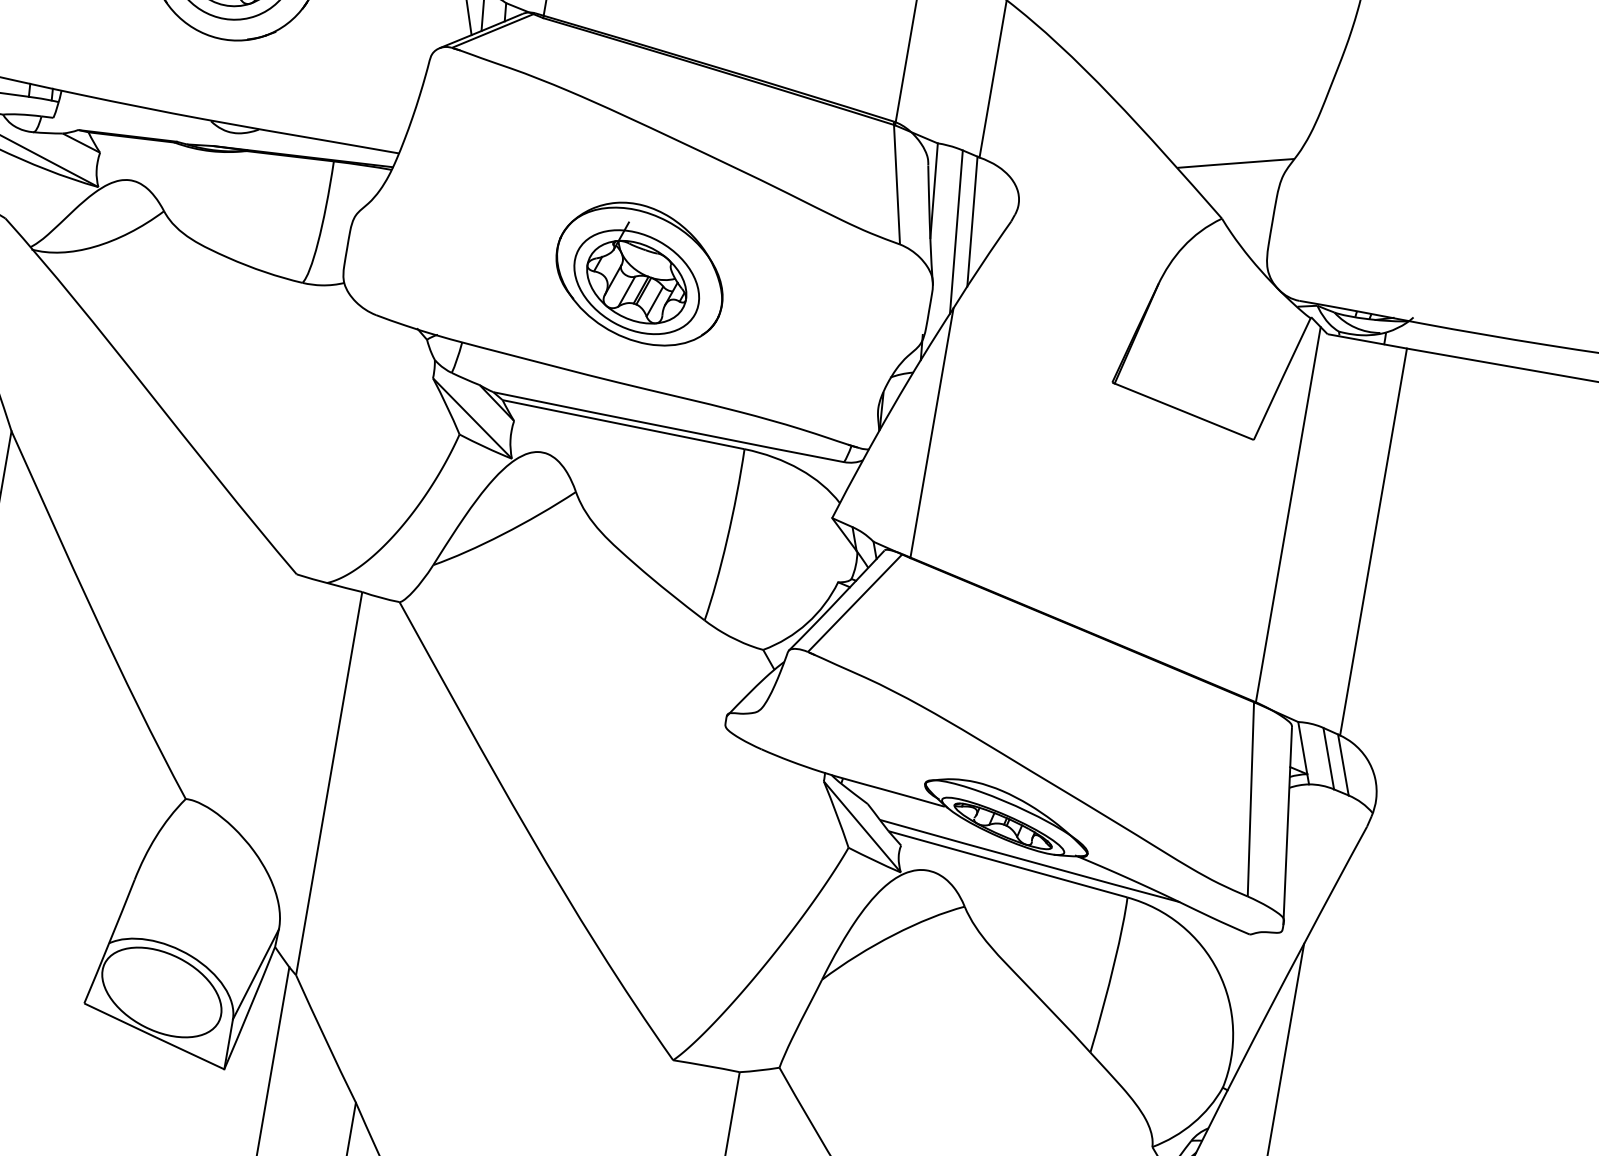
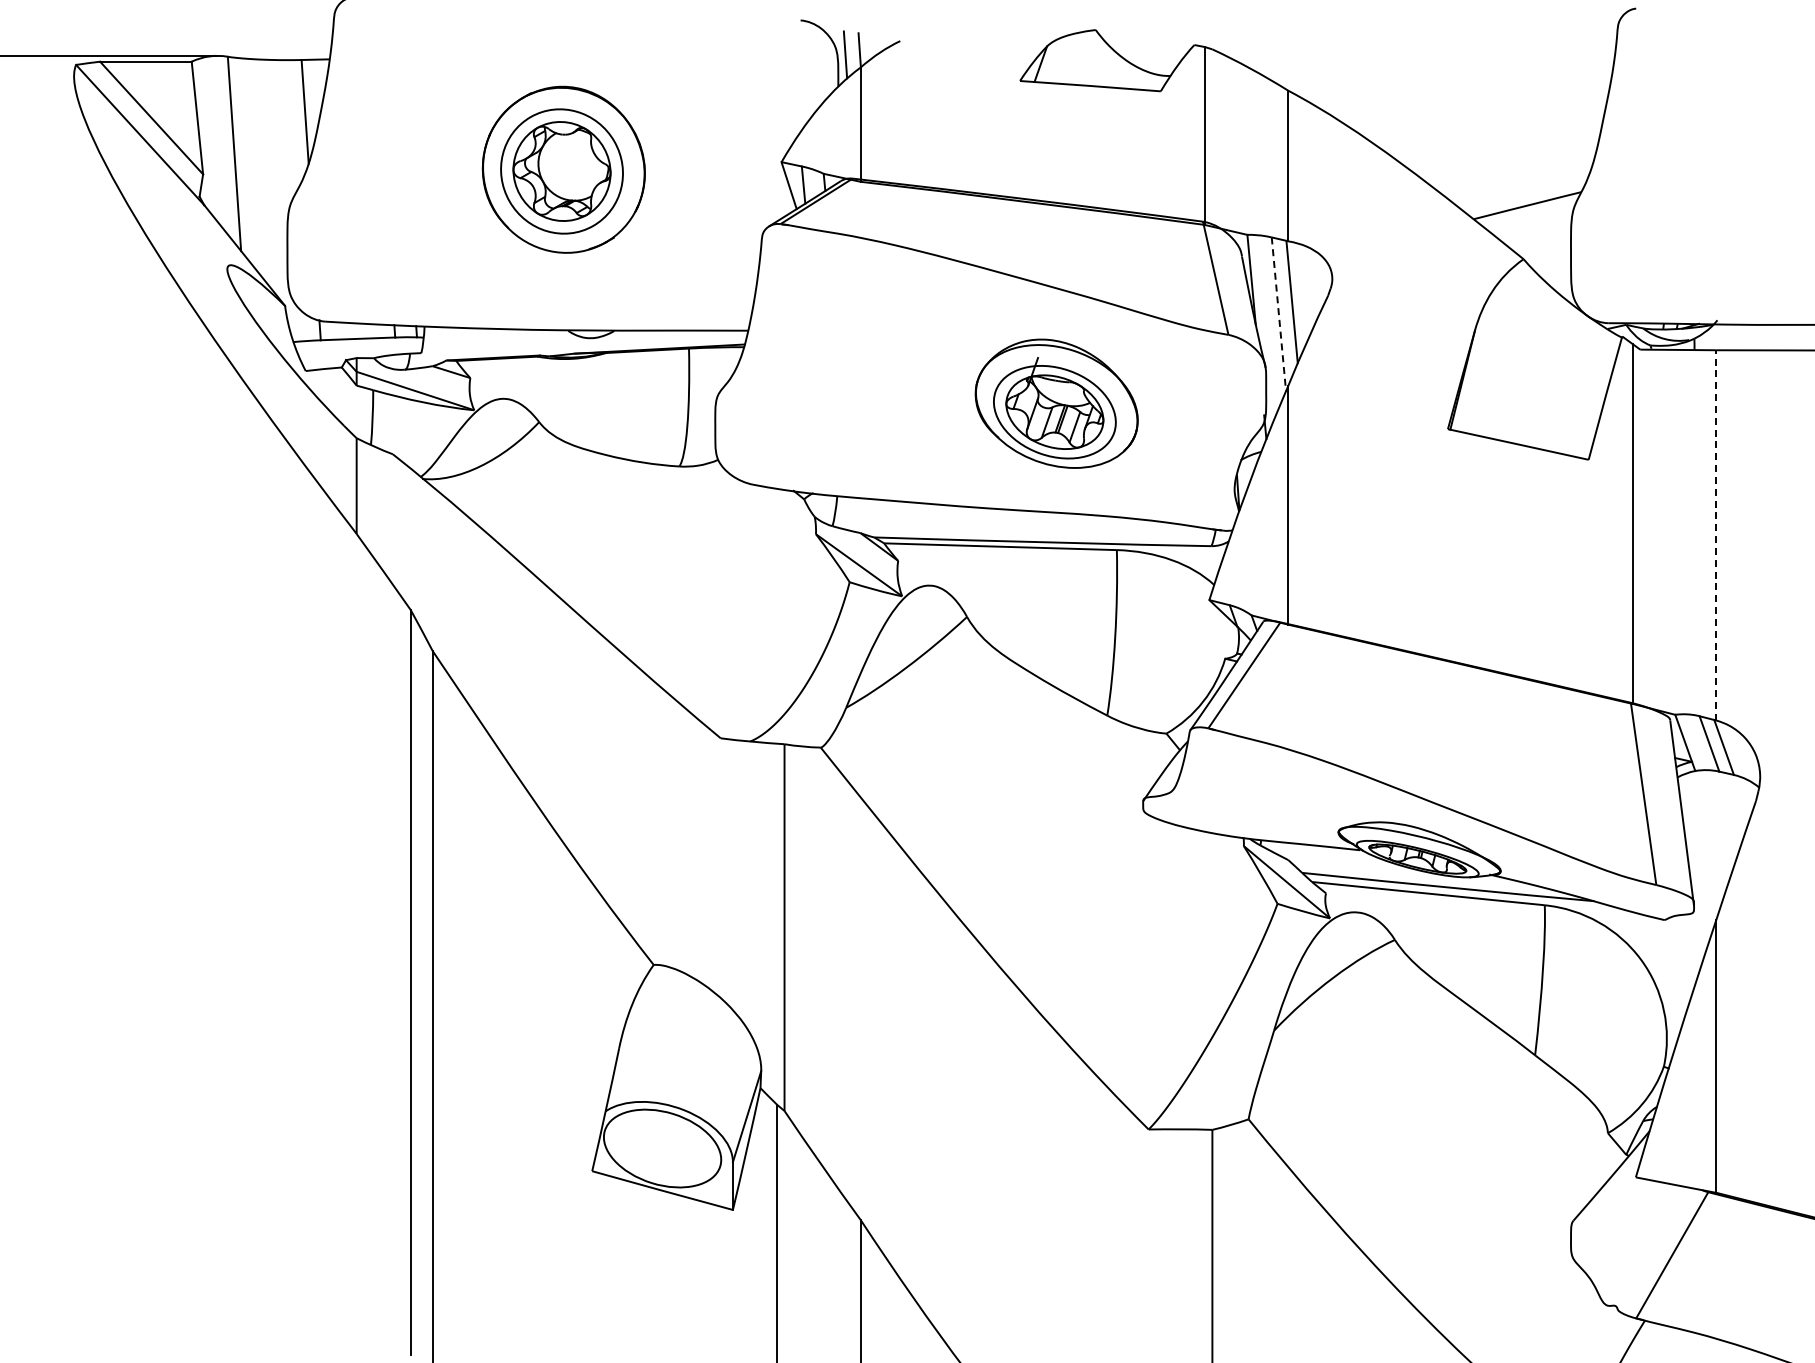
line: (955, 232) -> (1278, 314), solid -> dashed
part: (640, 273) -> (1056, 403), moved
line: (1373, 541) -> (1716, 534), solid -> dashed

